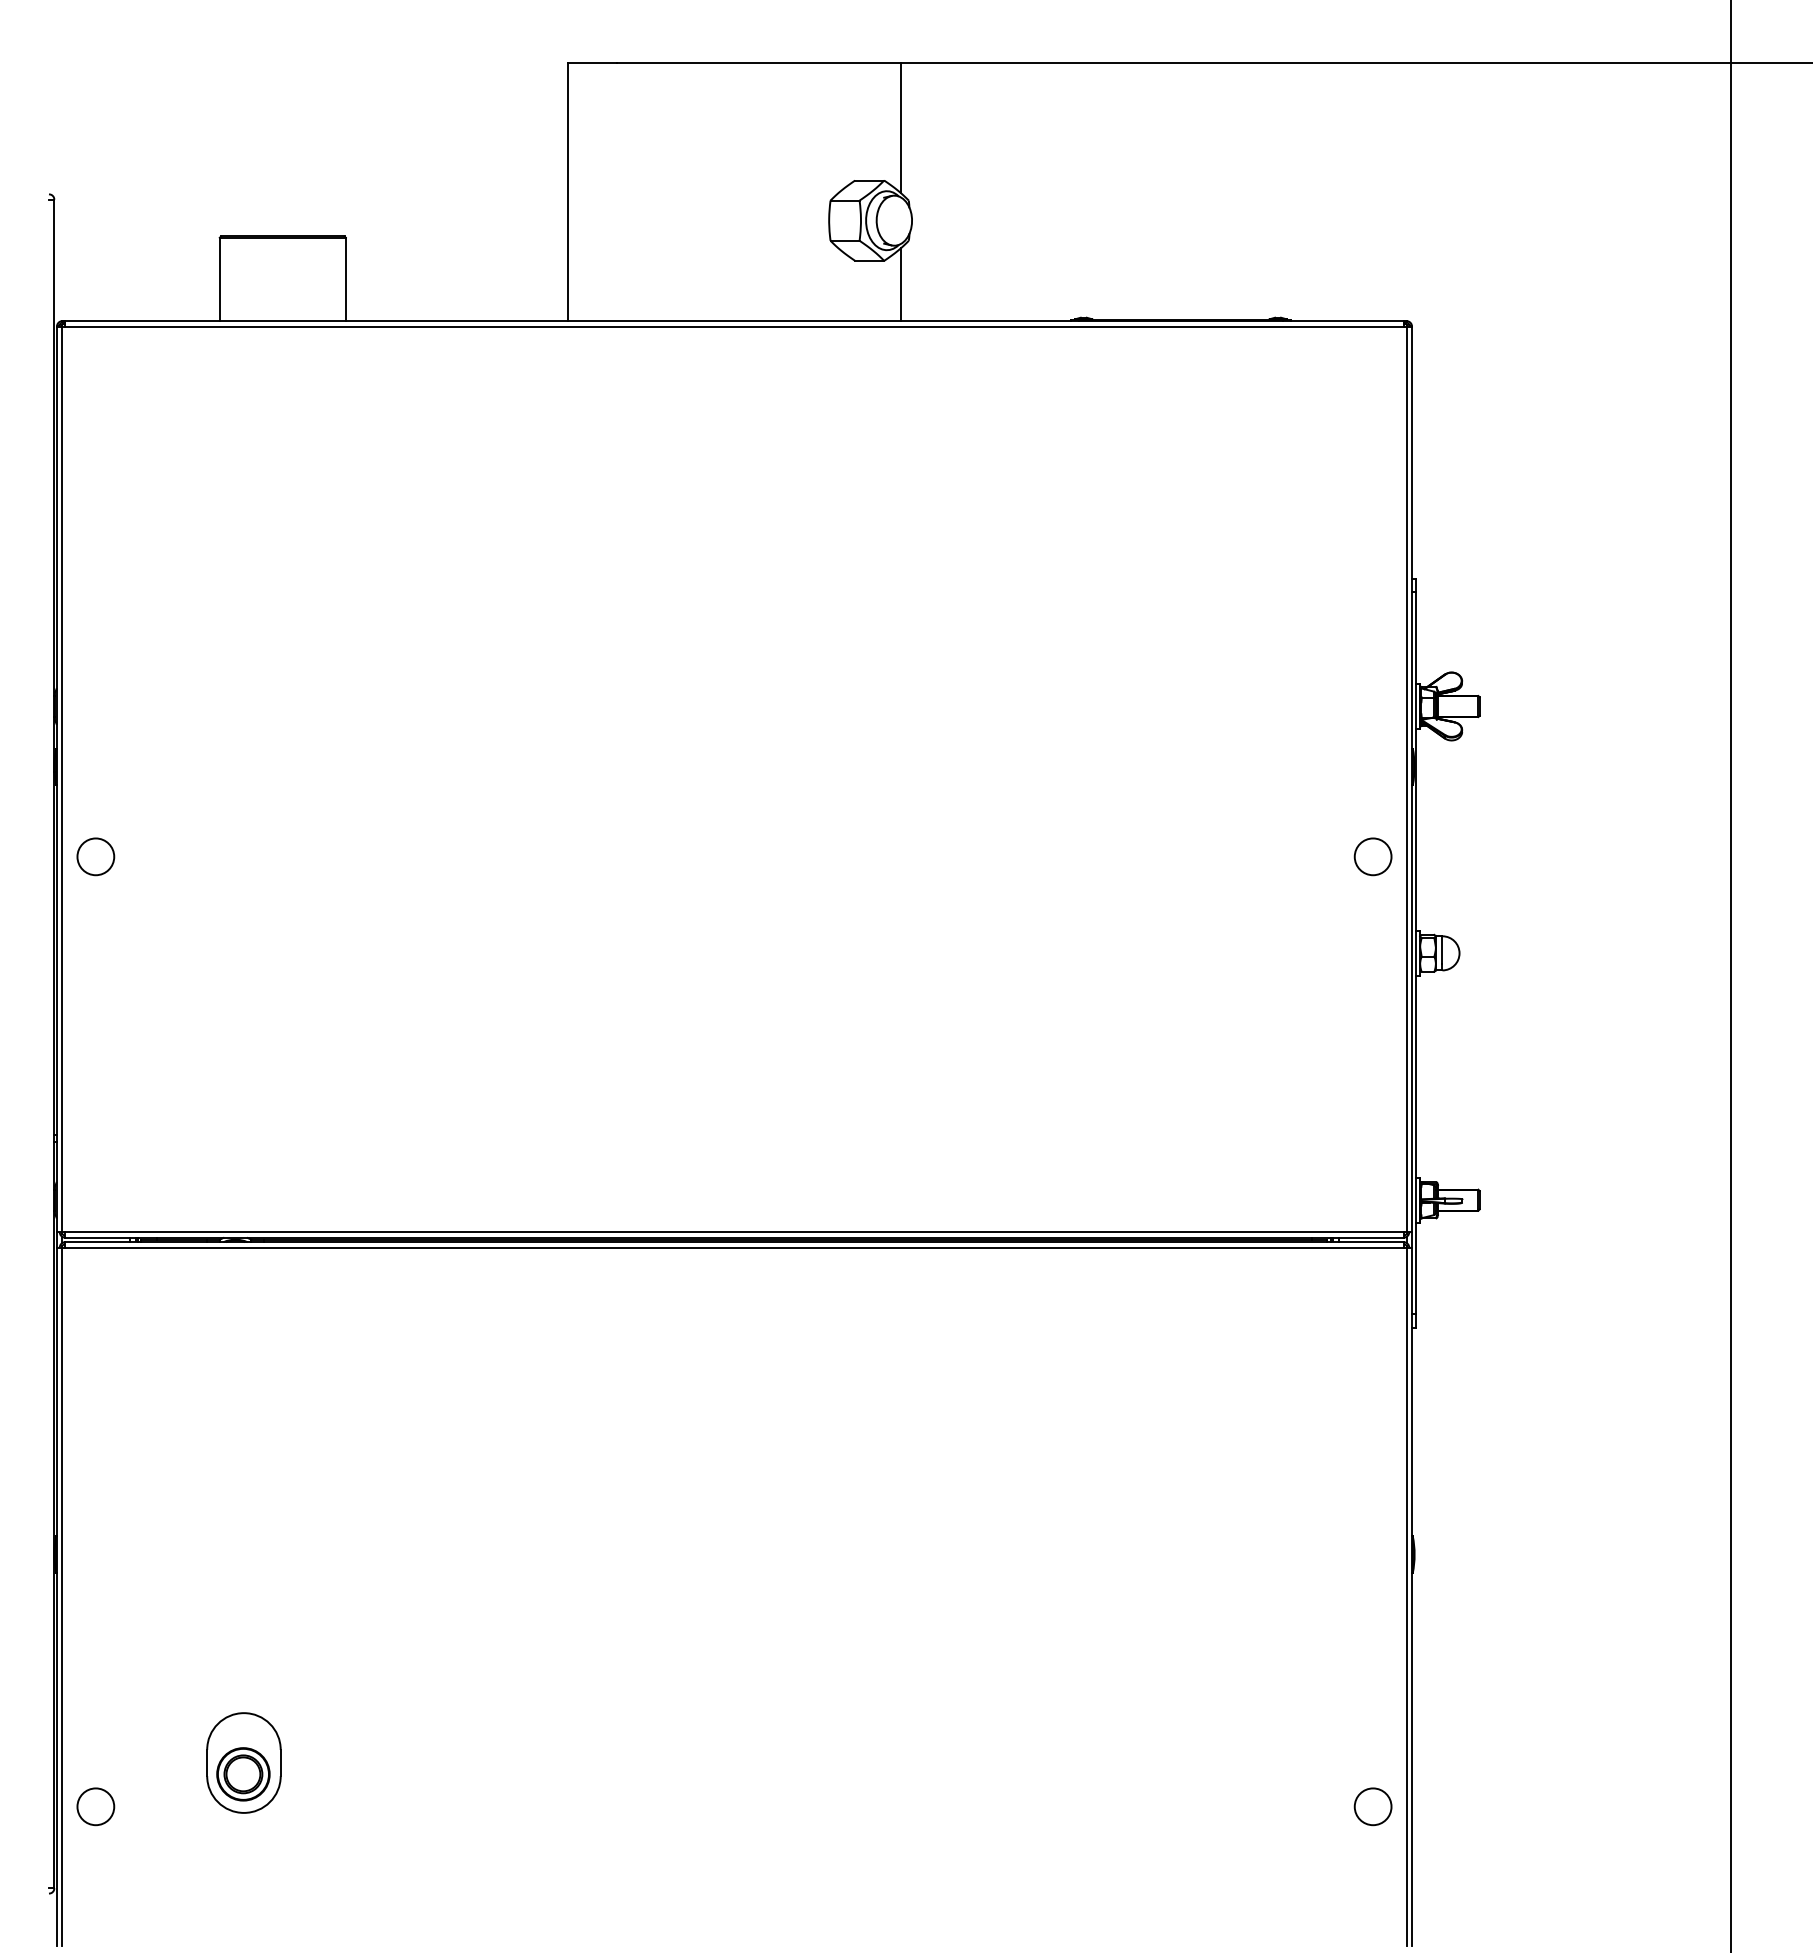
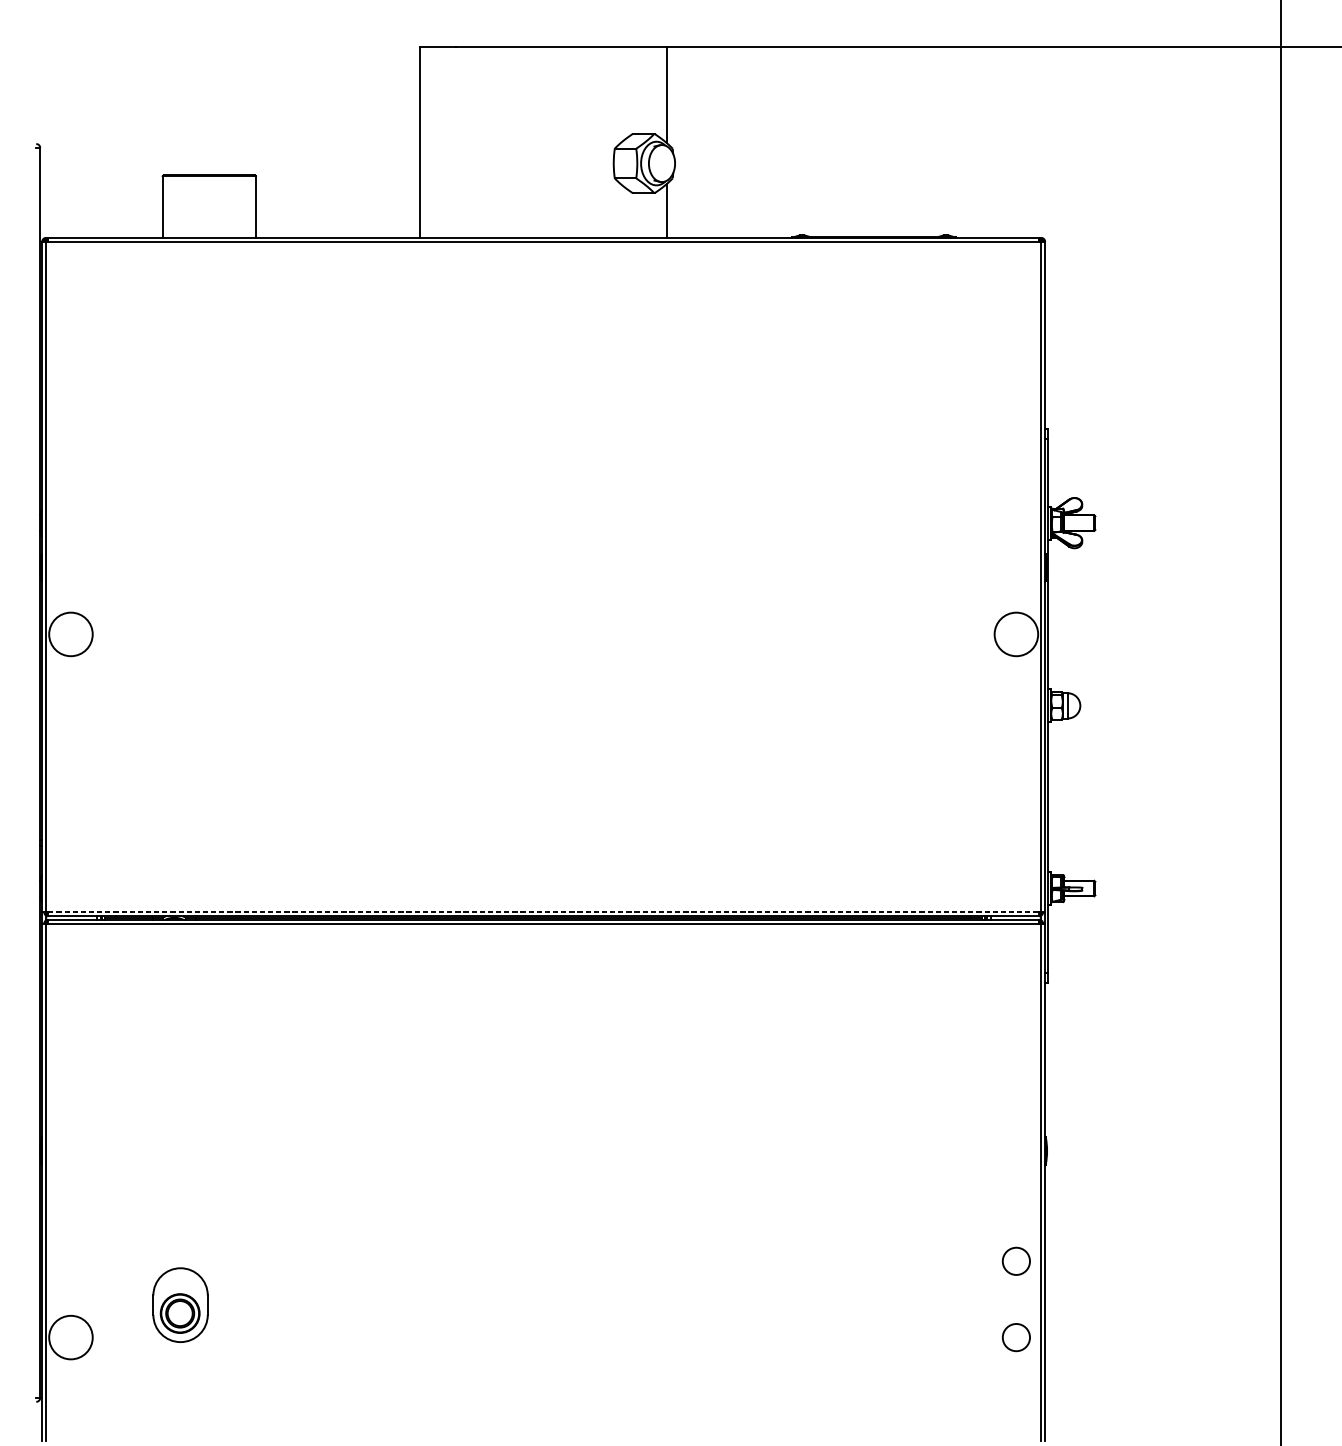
circle: (95, 856) -> (70, 634), size x1.6
circle: (1372, 856) -> (1015, 634), size x1.6
line: (735, 1232) -> (544, 912), solid -> dashed
circle: (1372, 1703) -> (1015, 1261), added
circle: (95, 1806) -> (70, 1337), size x1.6

